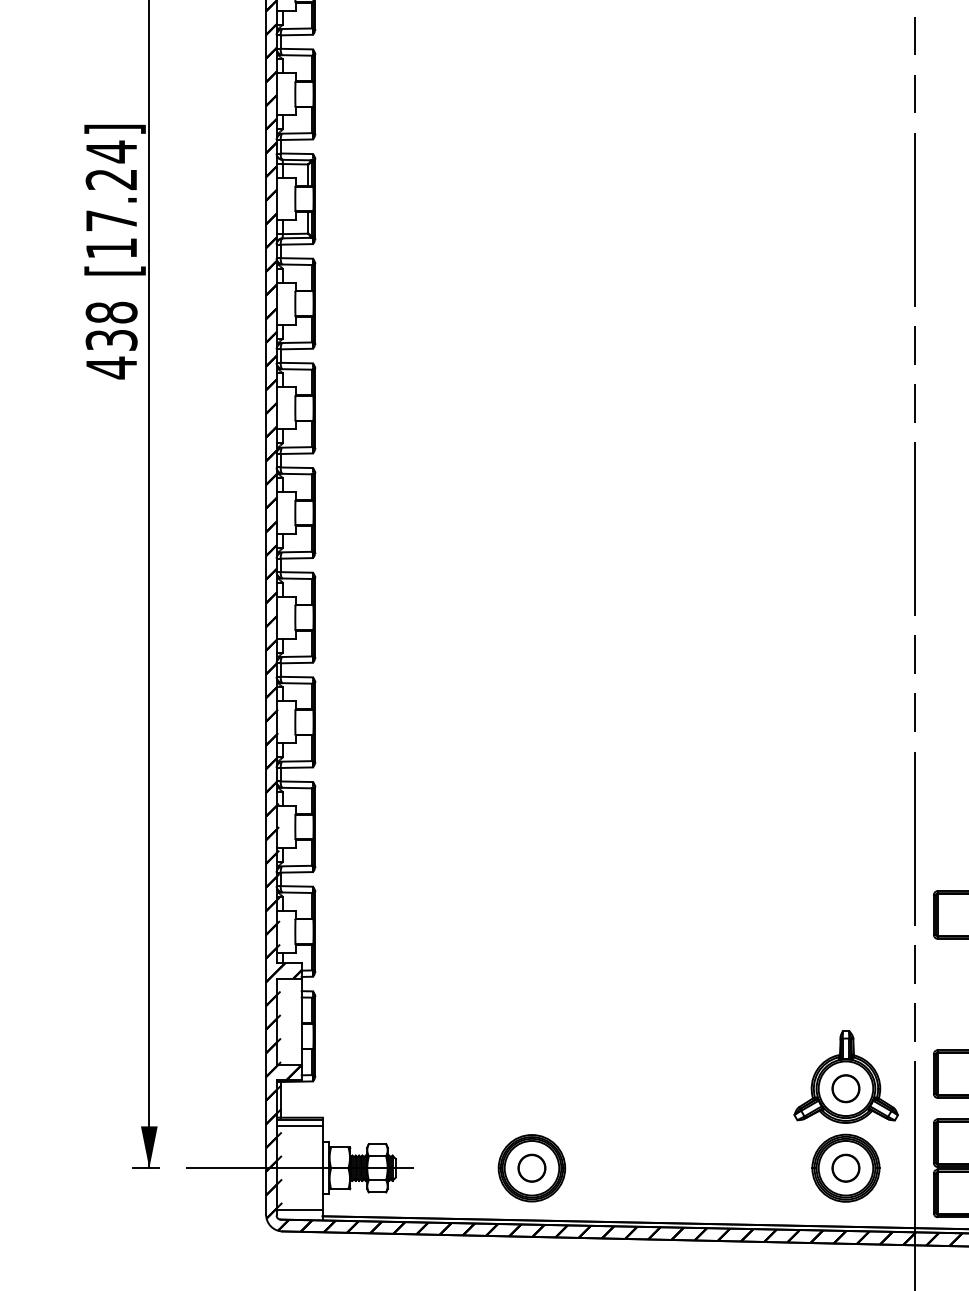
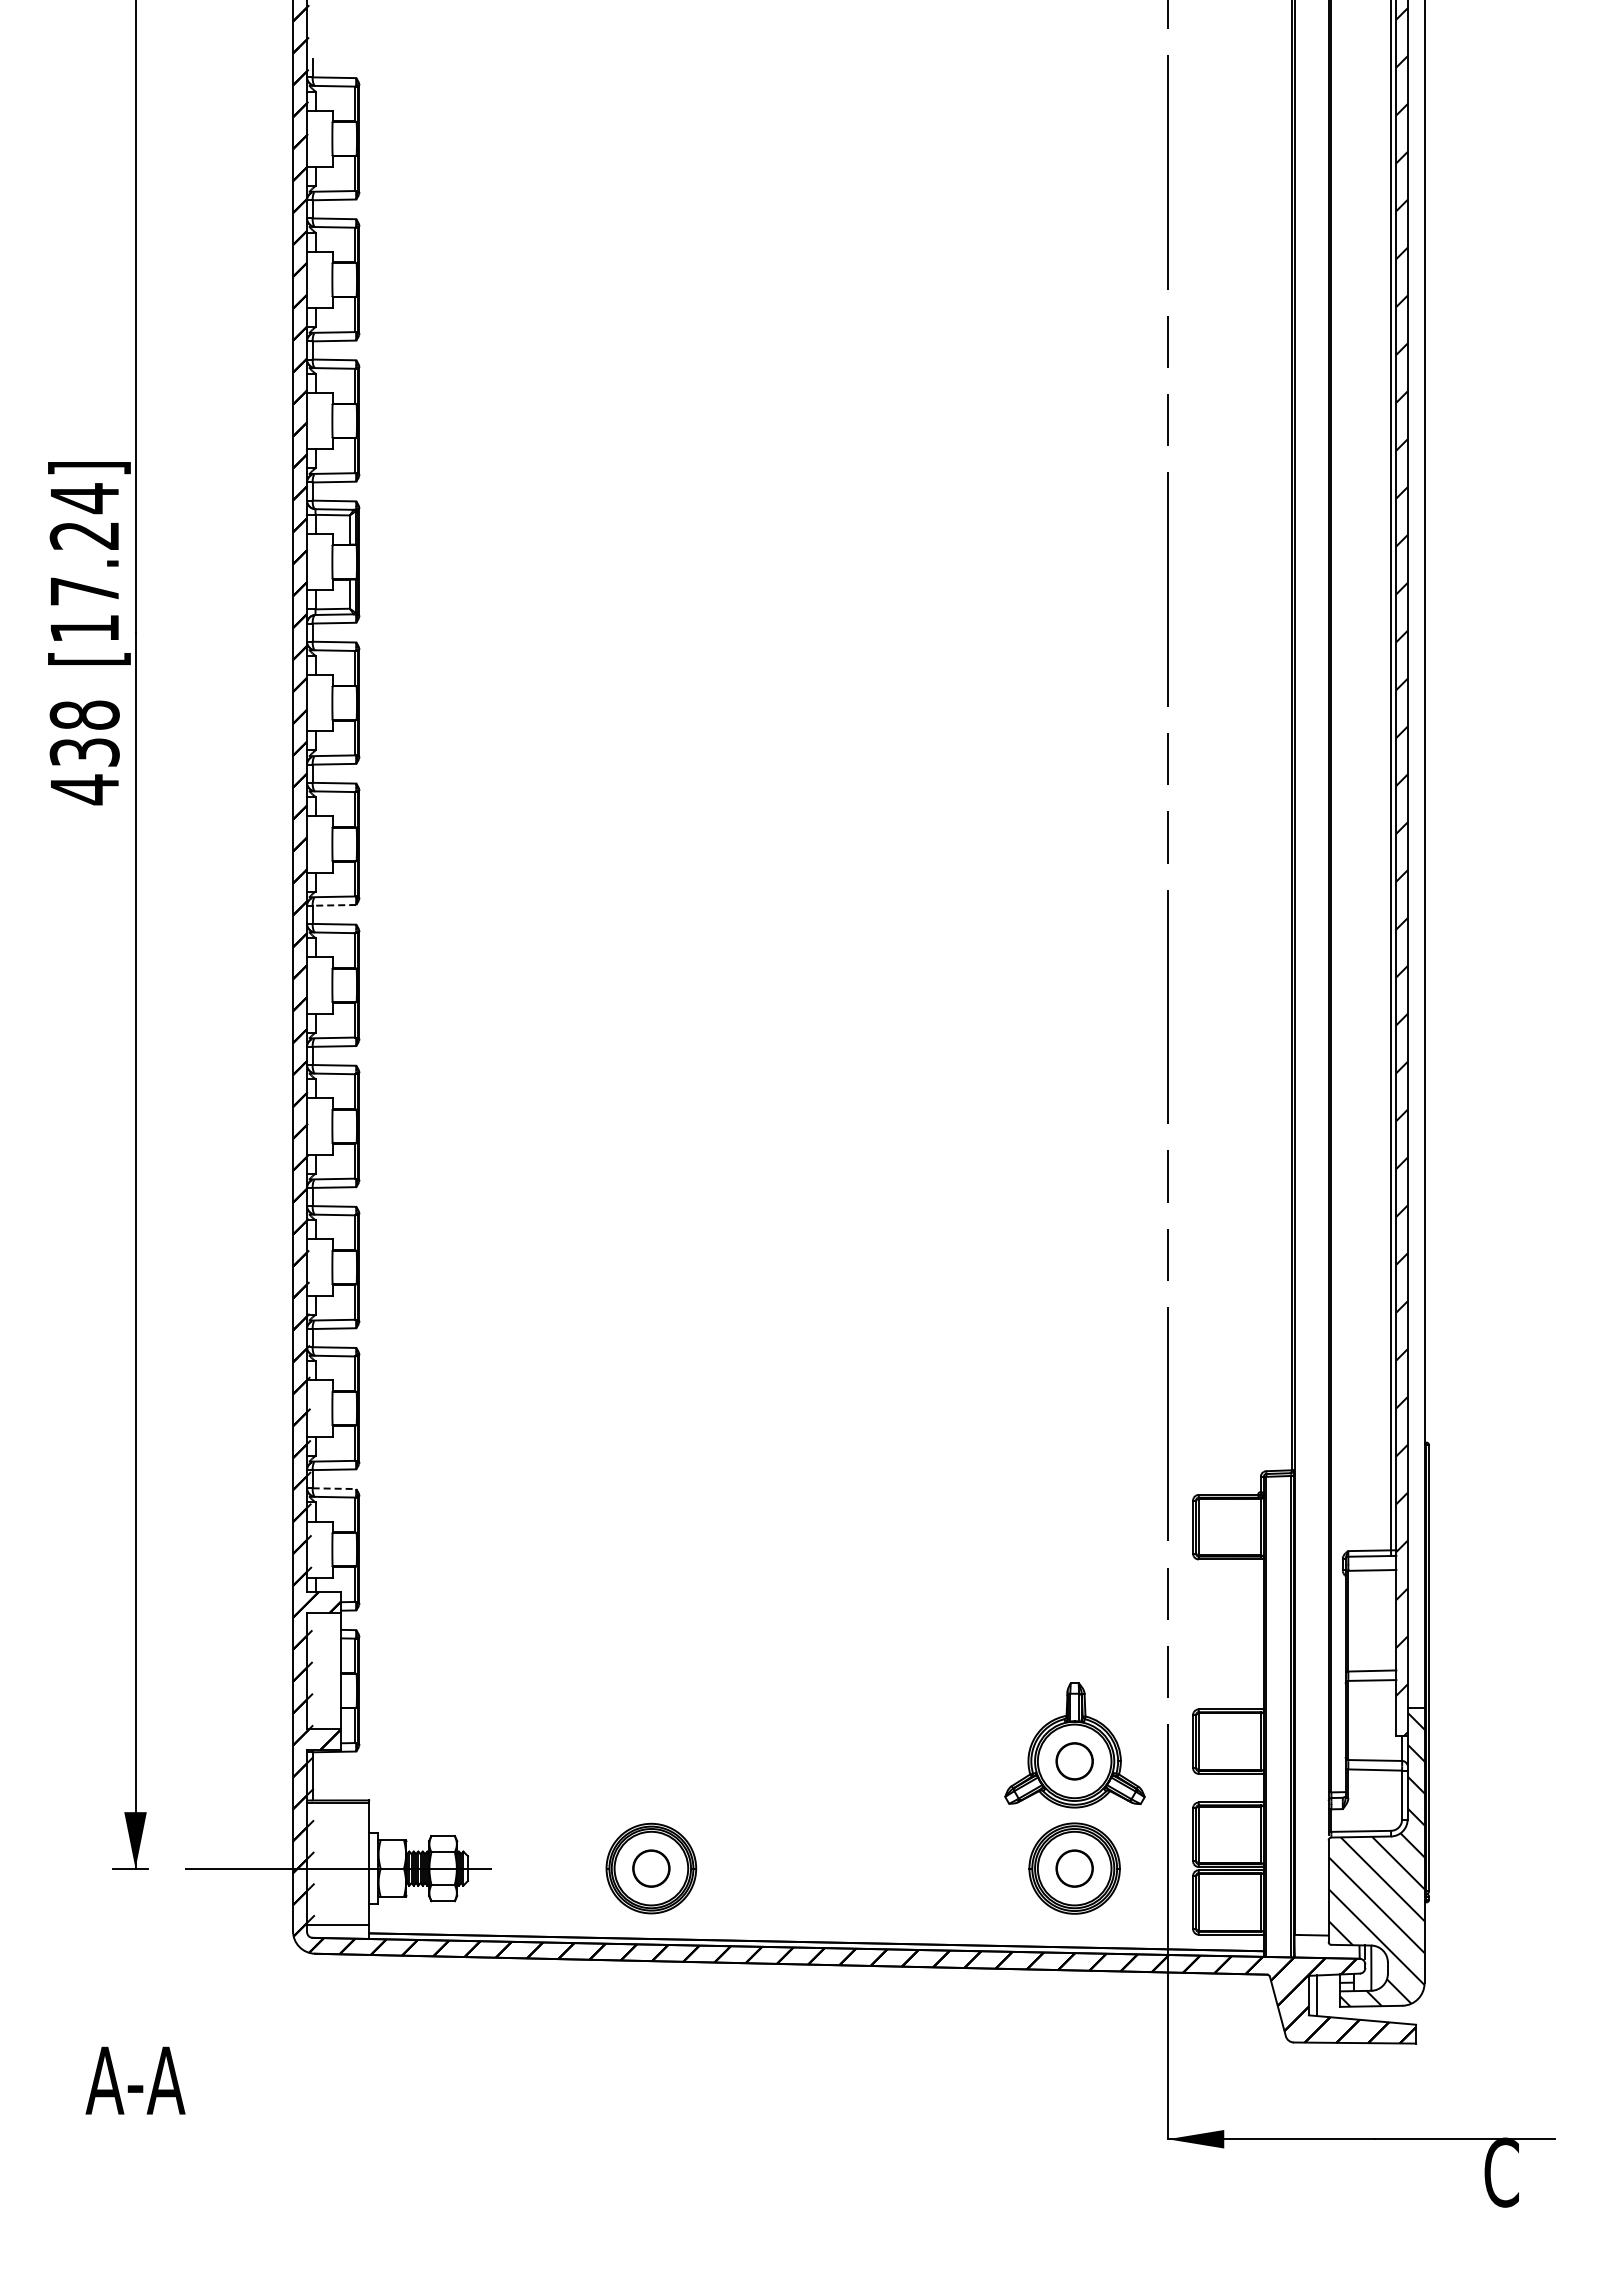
line: (296, 453) -> (334, 905), solid -> dashed
line: (296, 886) -> (334, 1488), solid -> dashed
line: (299, 1126) -> (338, 1812), removed

